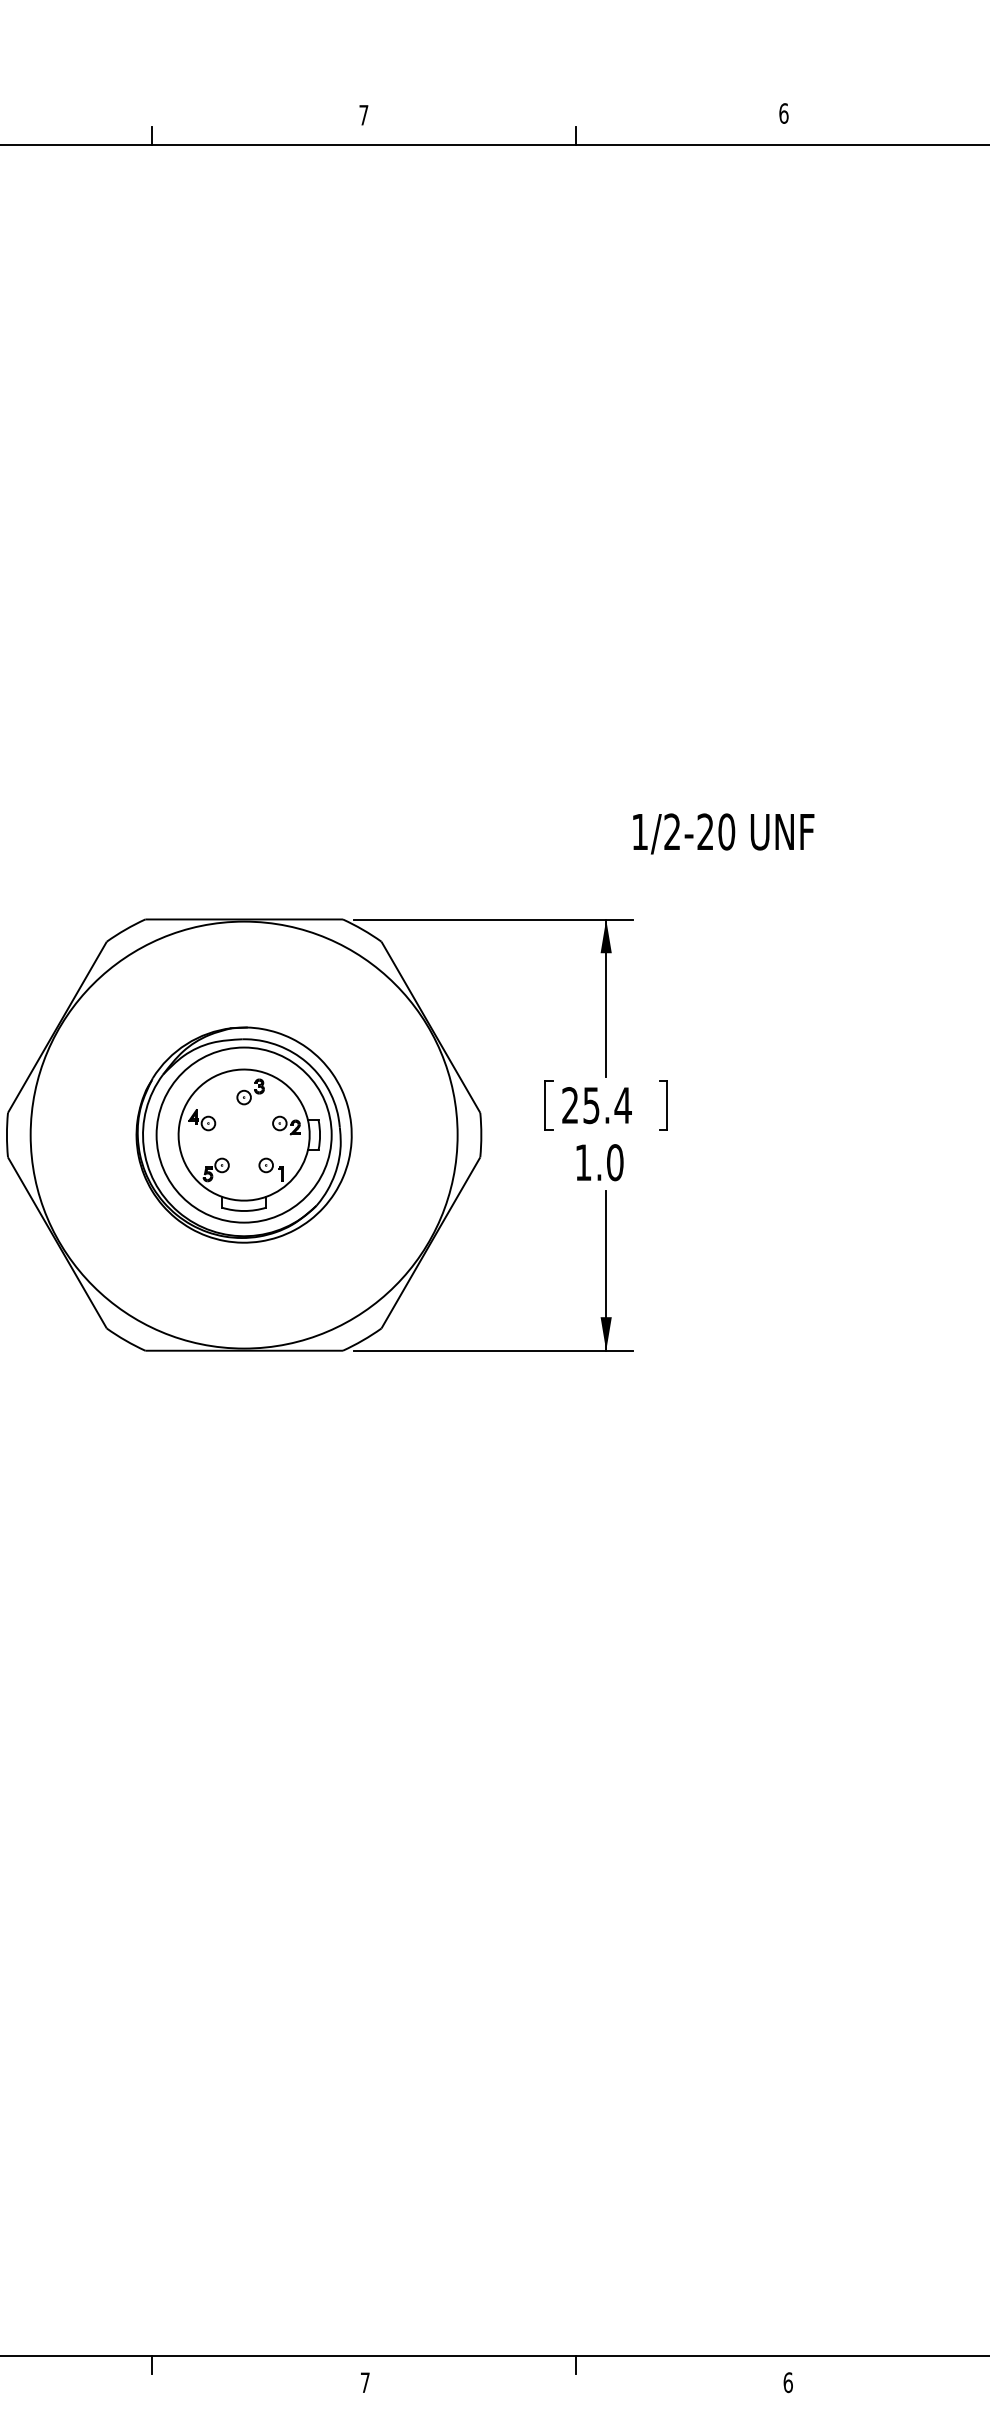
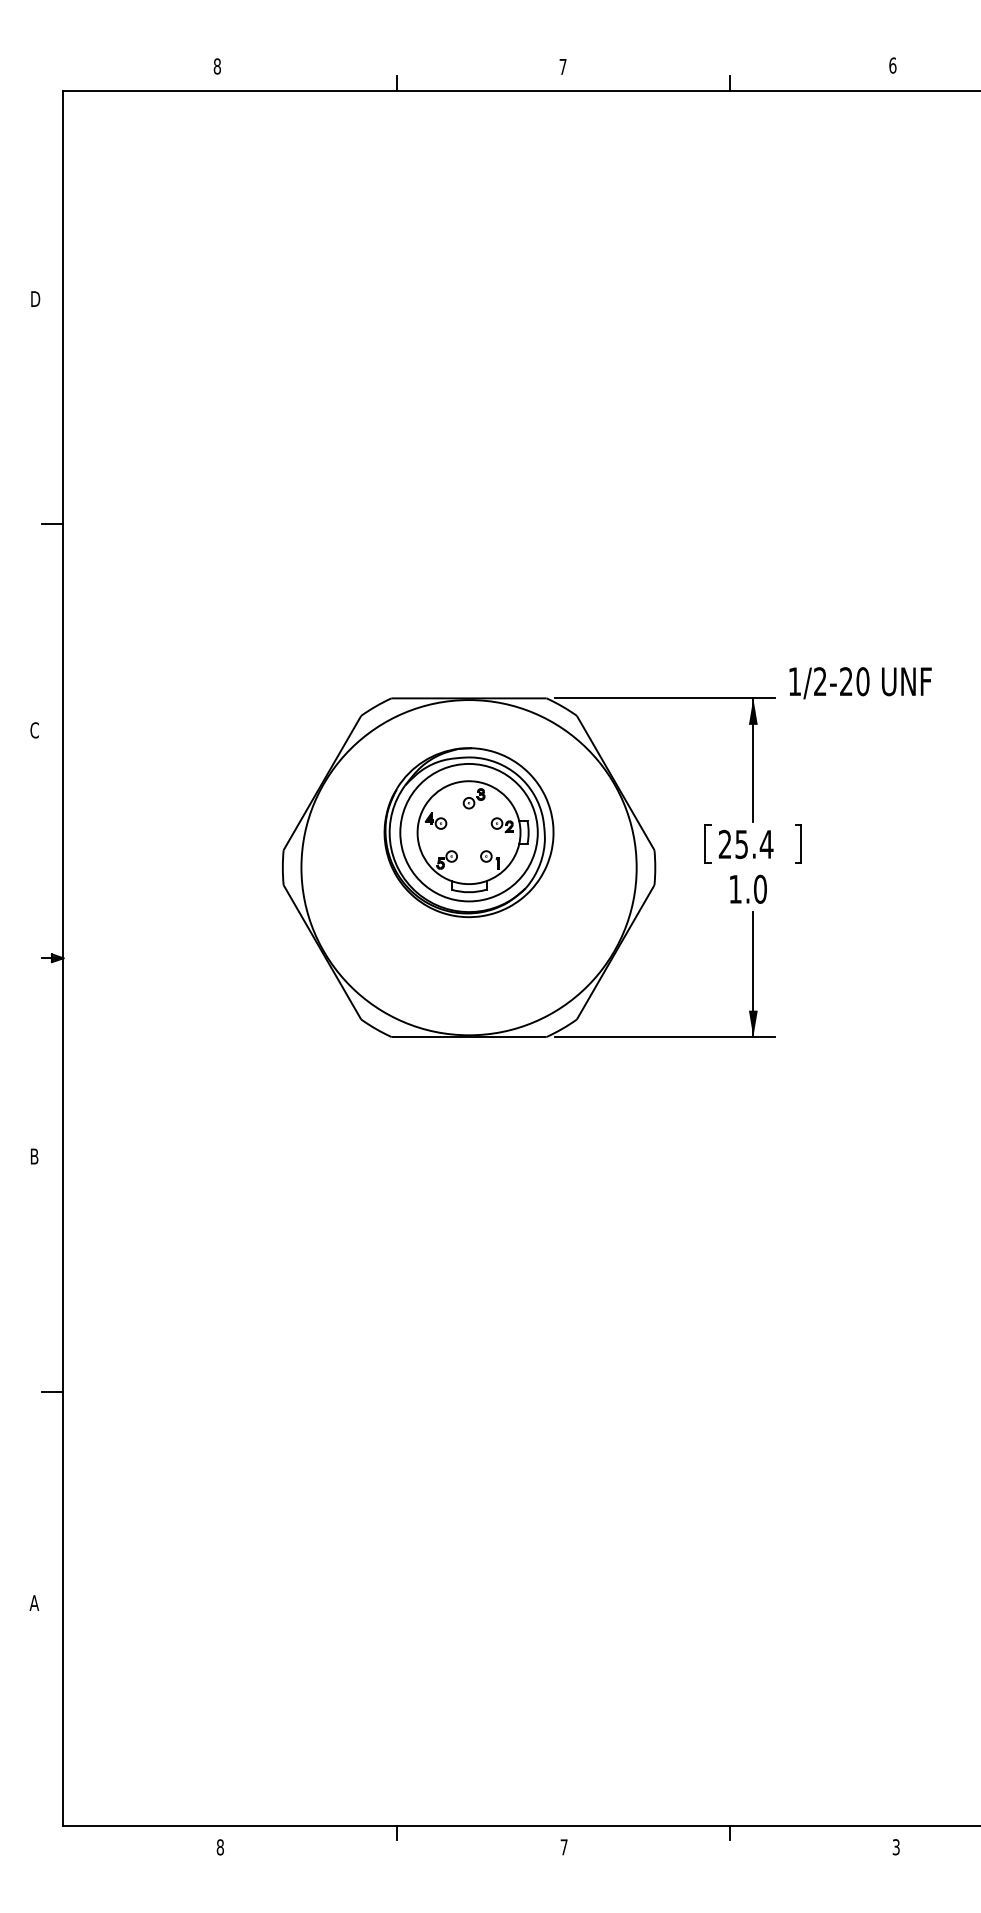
text: (723, 834) -> (860, 683), moved
part: (243, 1134) -> (468, 832), moved
text: (787, 2382) -> (895, 1847), 6 -> 3

